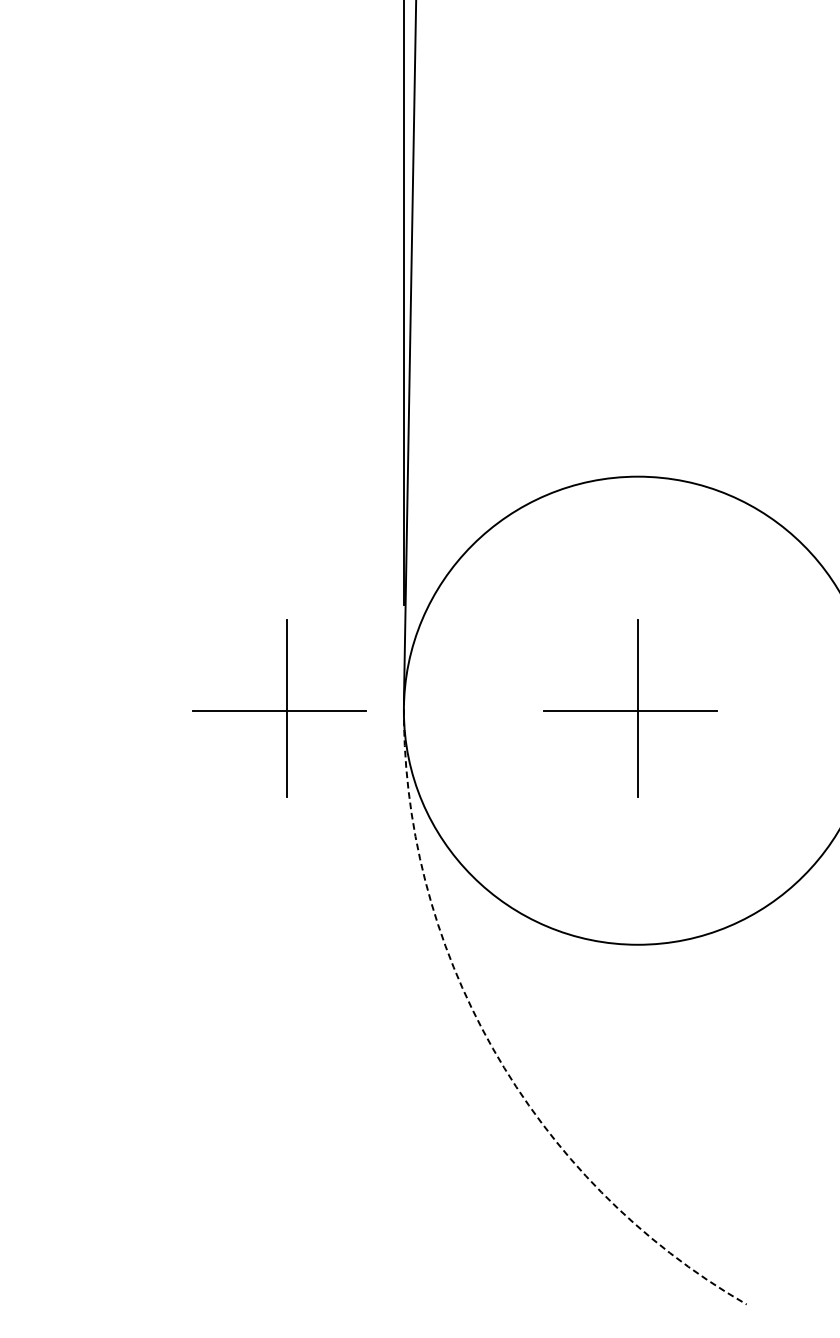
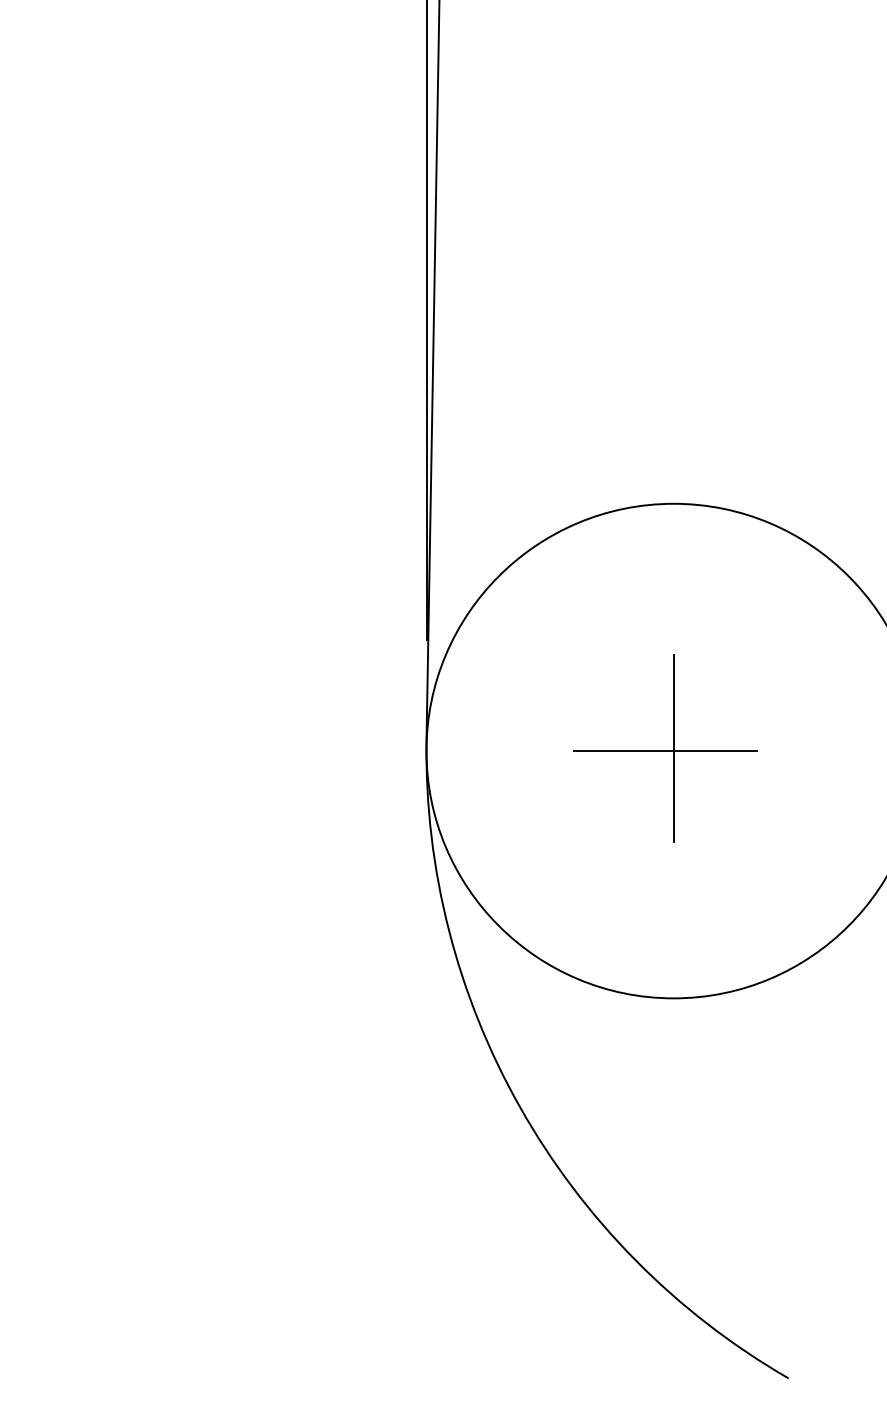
part: (278, 708) -> (294, 748), removed
arc: (492, 1048) -> (520, 1107), dashed -> solid

